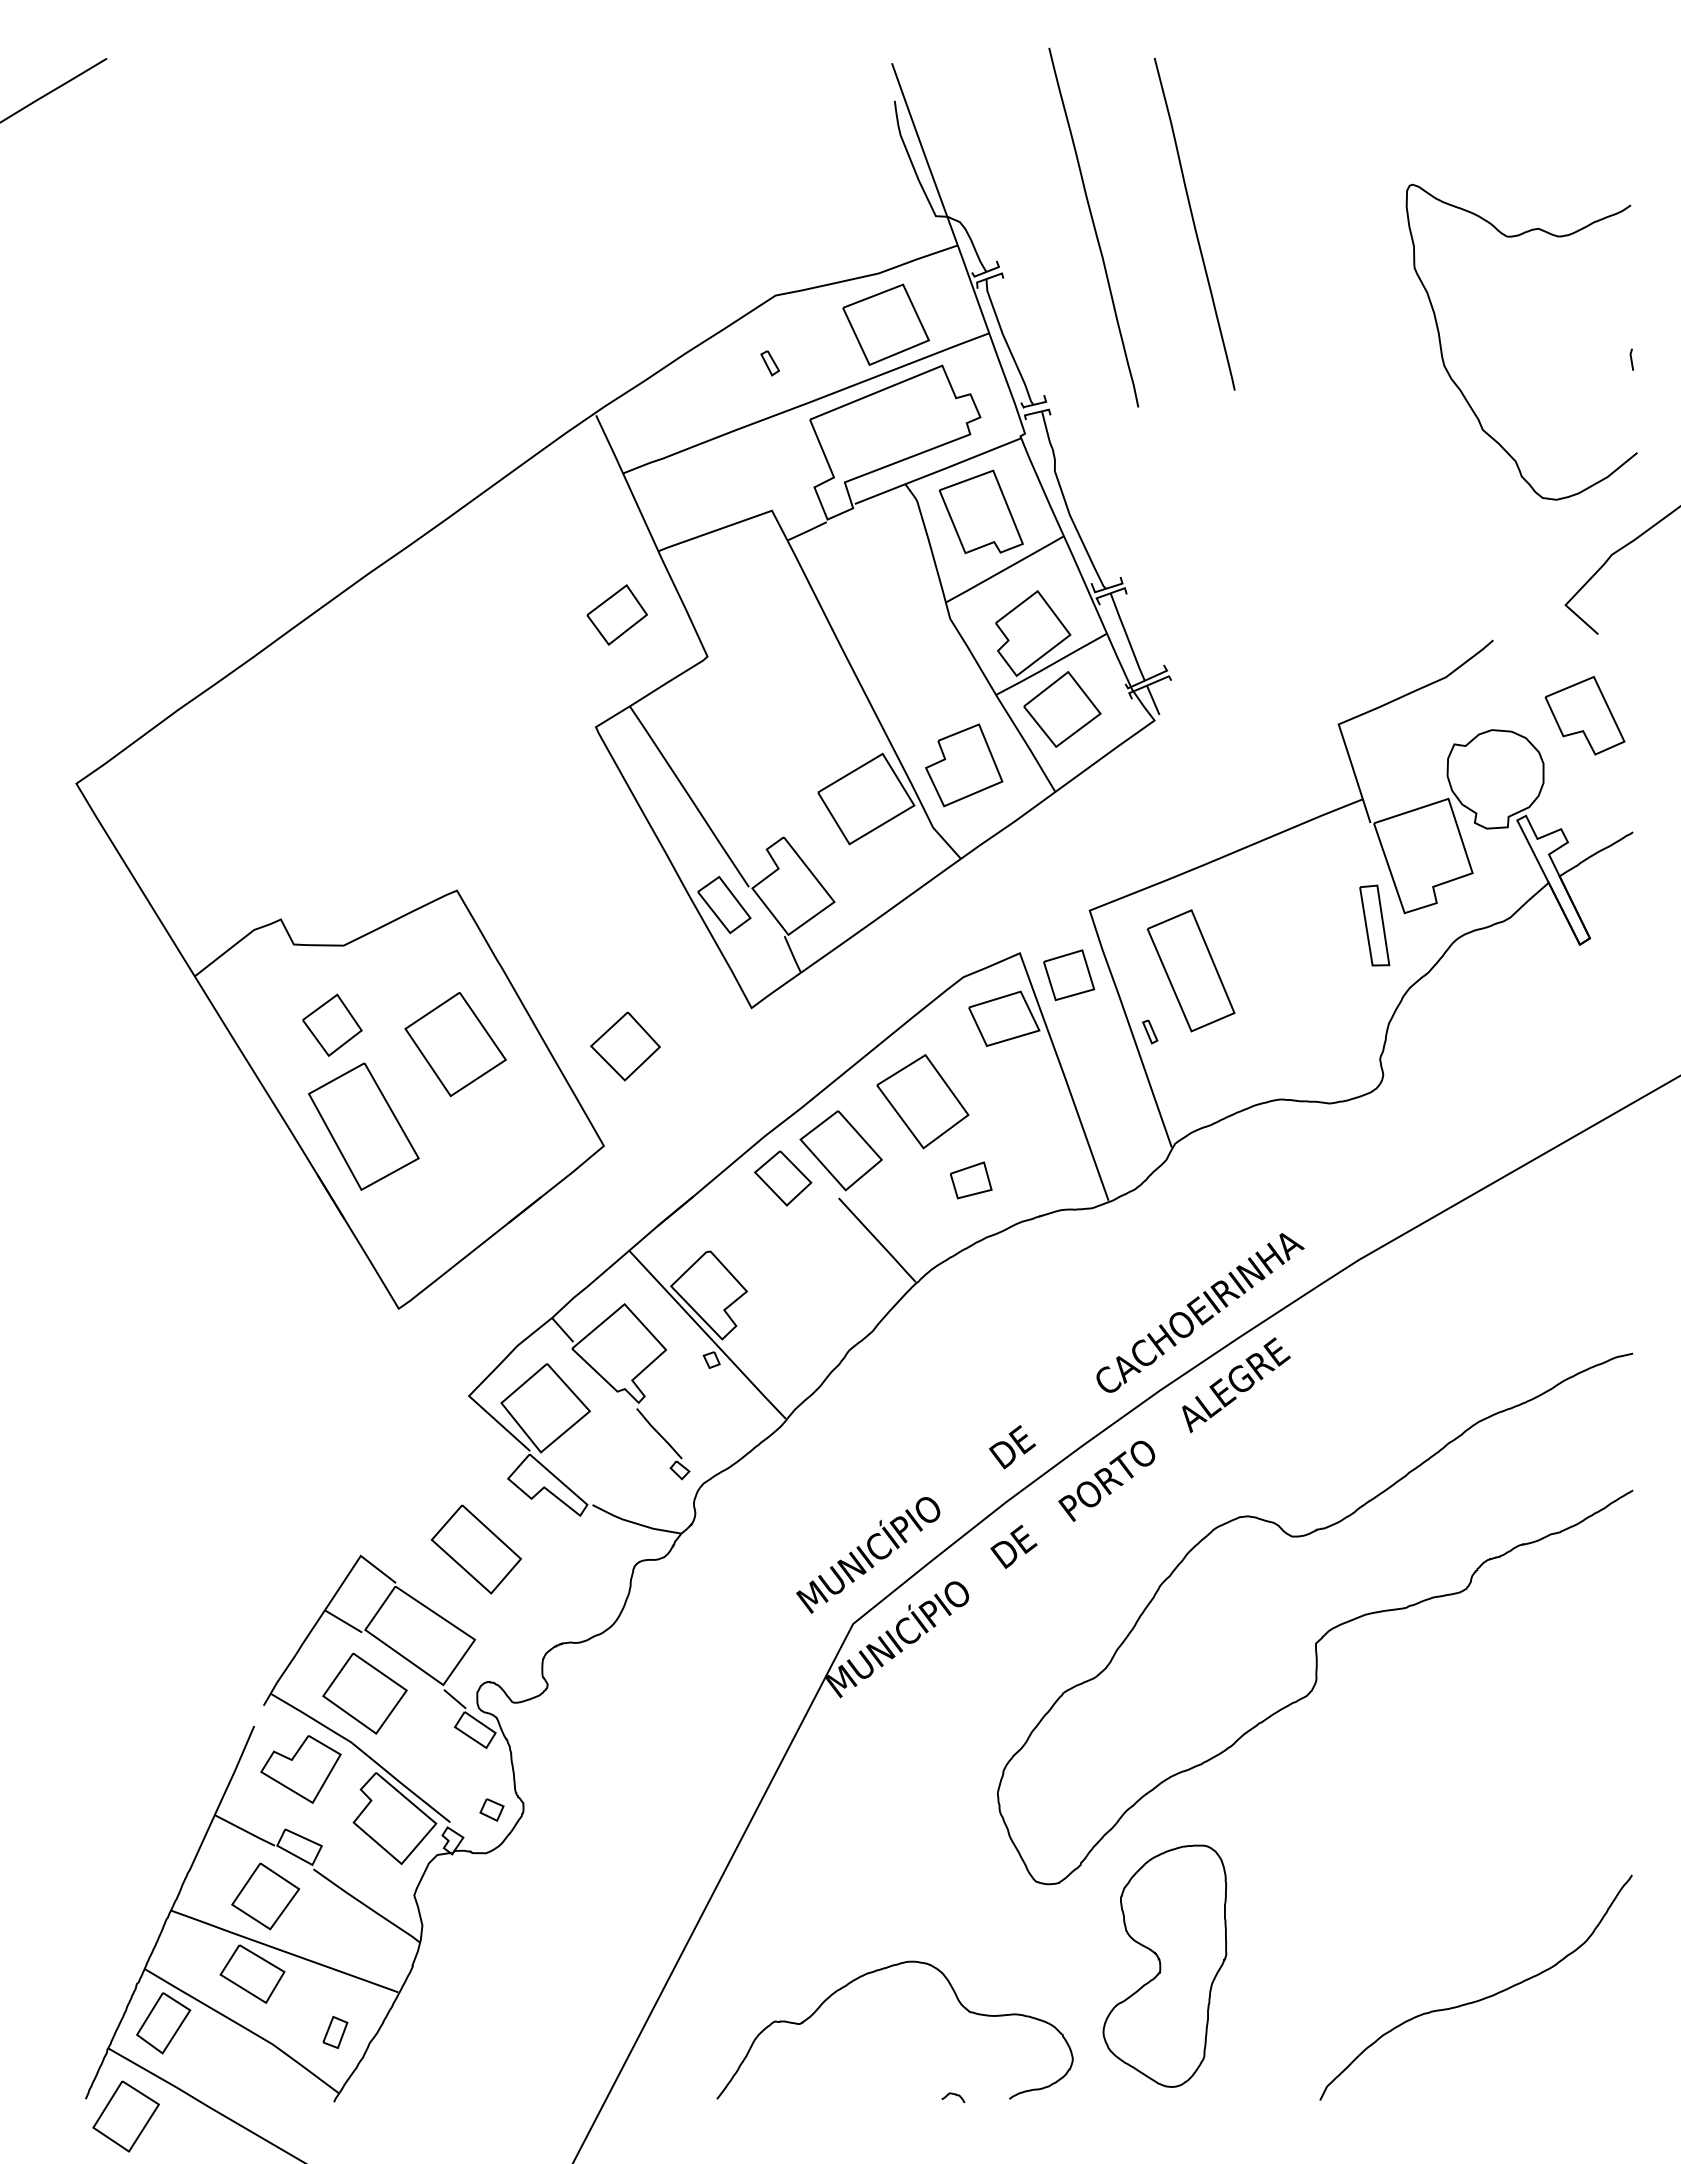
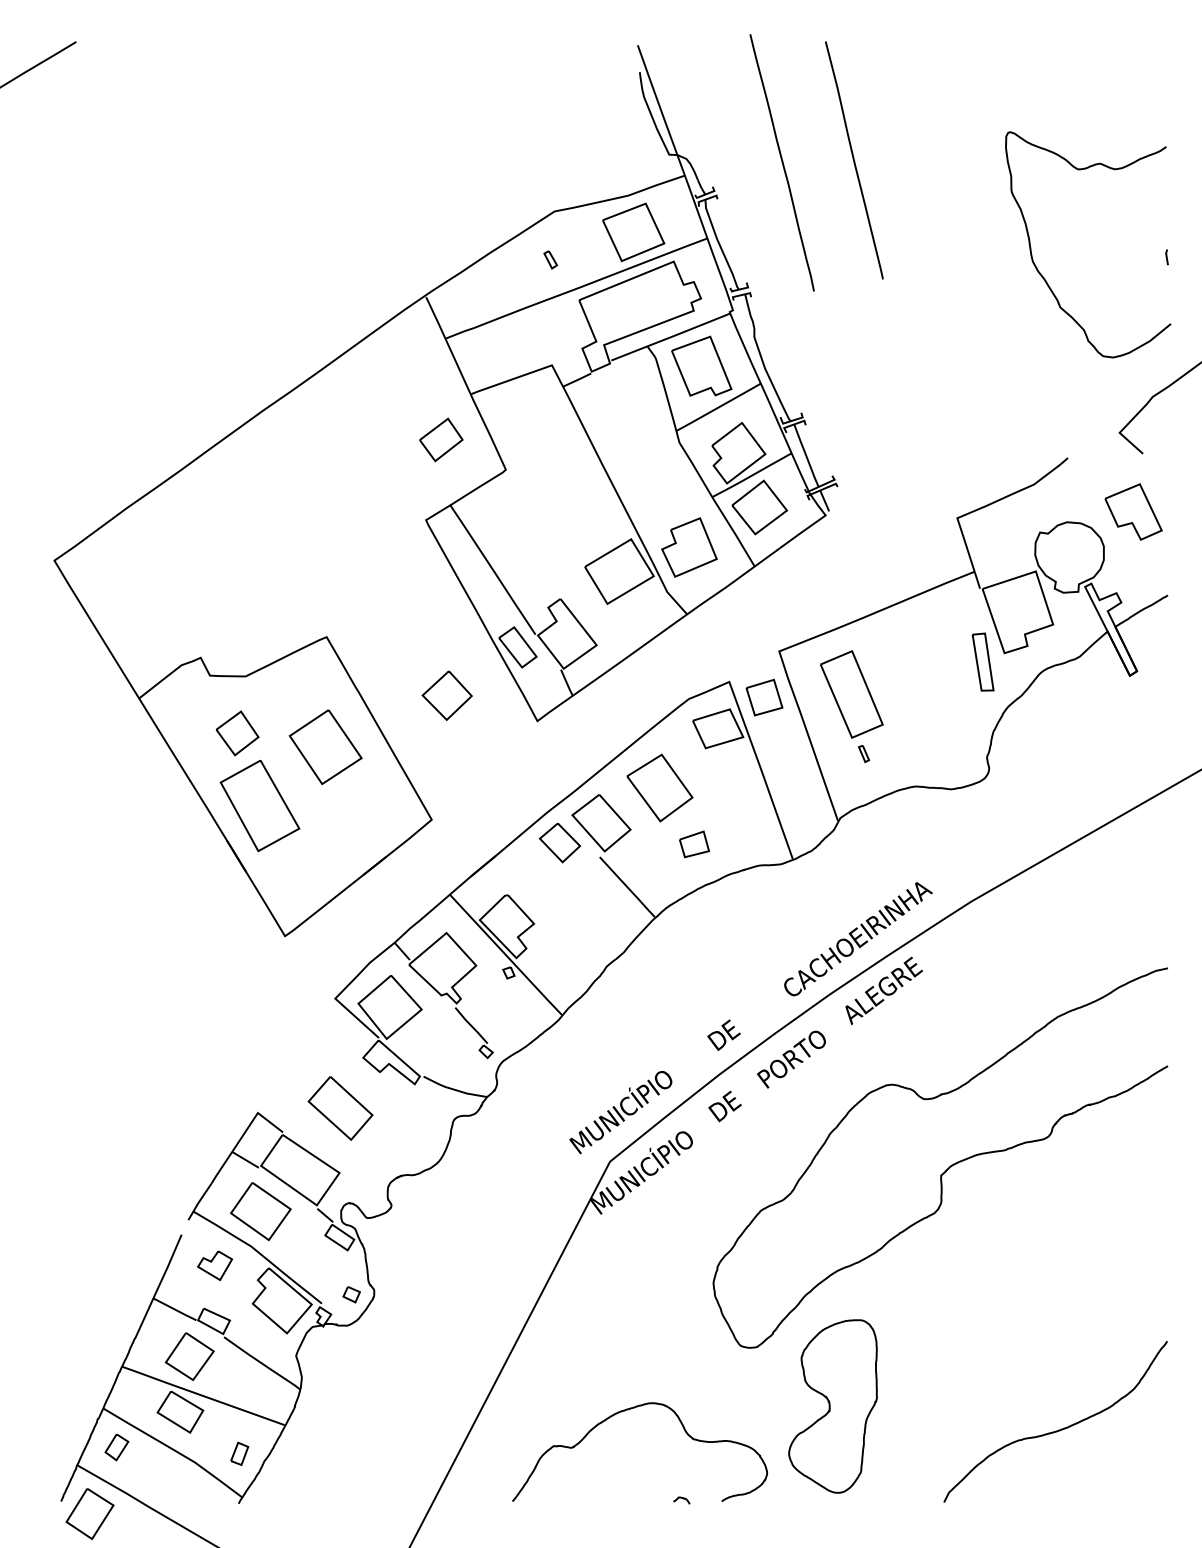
part: (1150, 1031) -> (864, 753), moved
part: (625, 1046) -> (447, 695), moved
part: (300, 1769) -> (214, 1265), size x0.6
part: (163, 2023) -> (116, 1447), size x0.6

